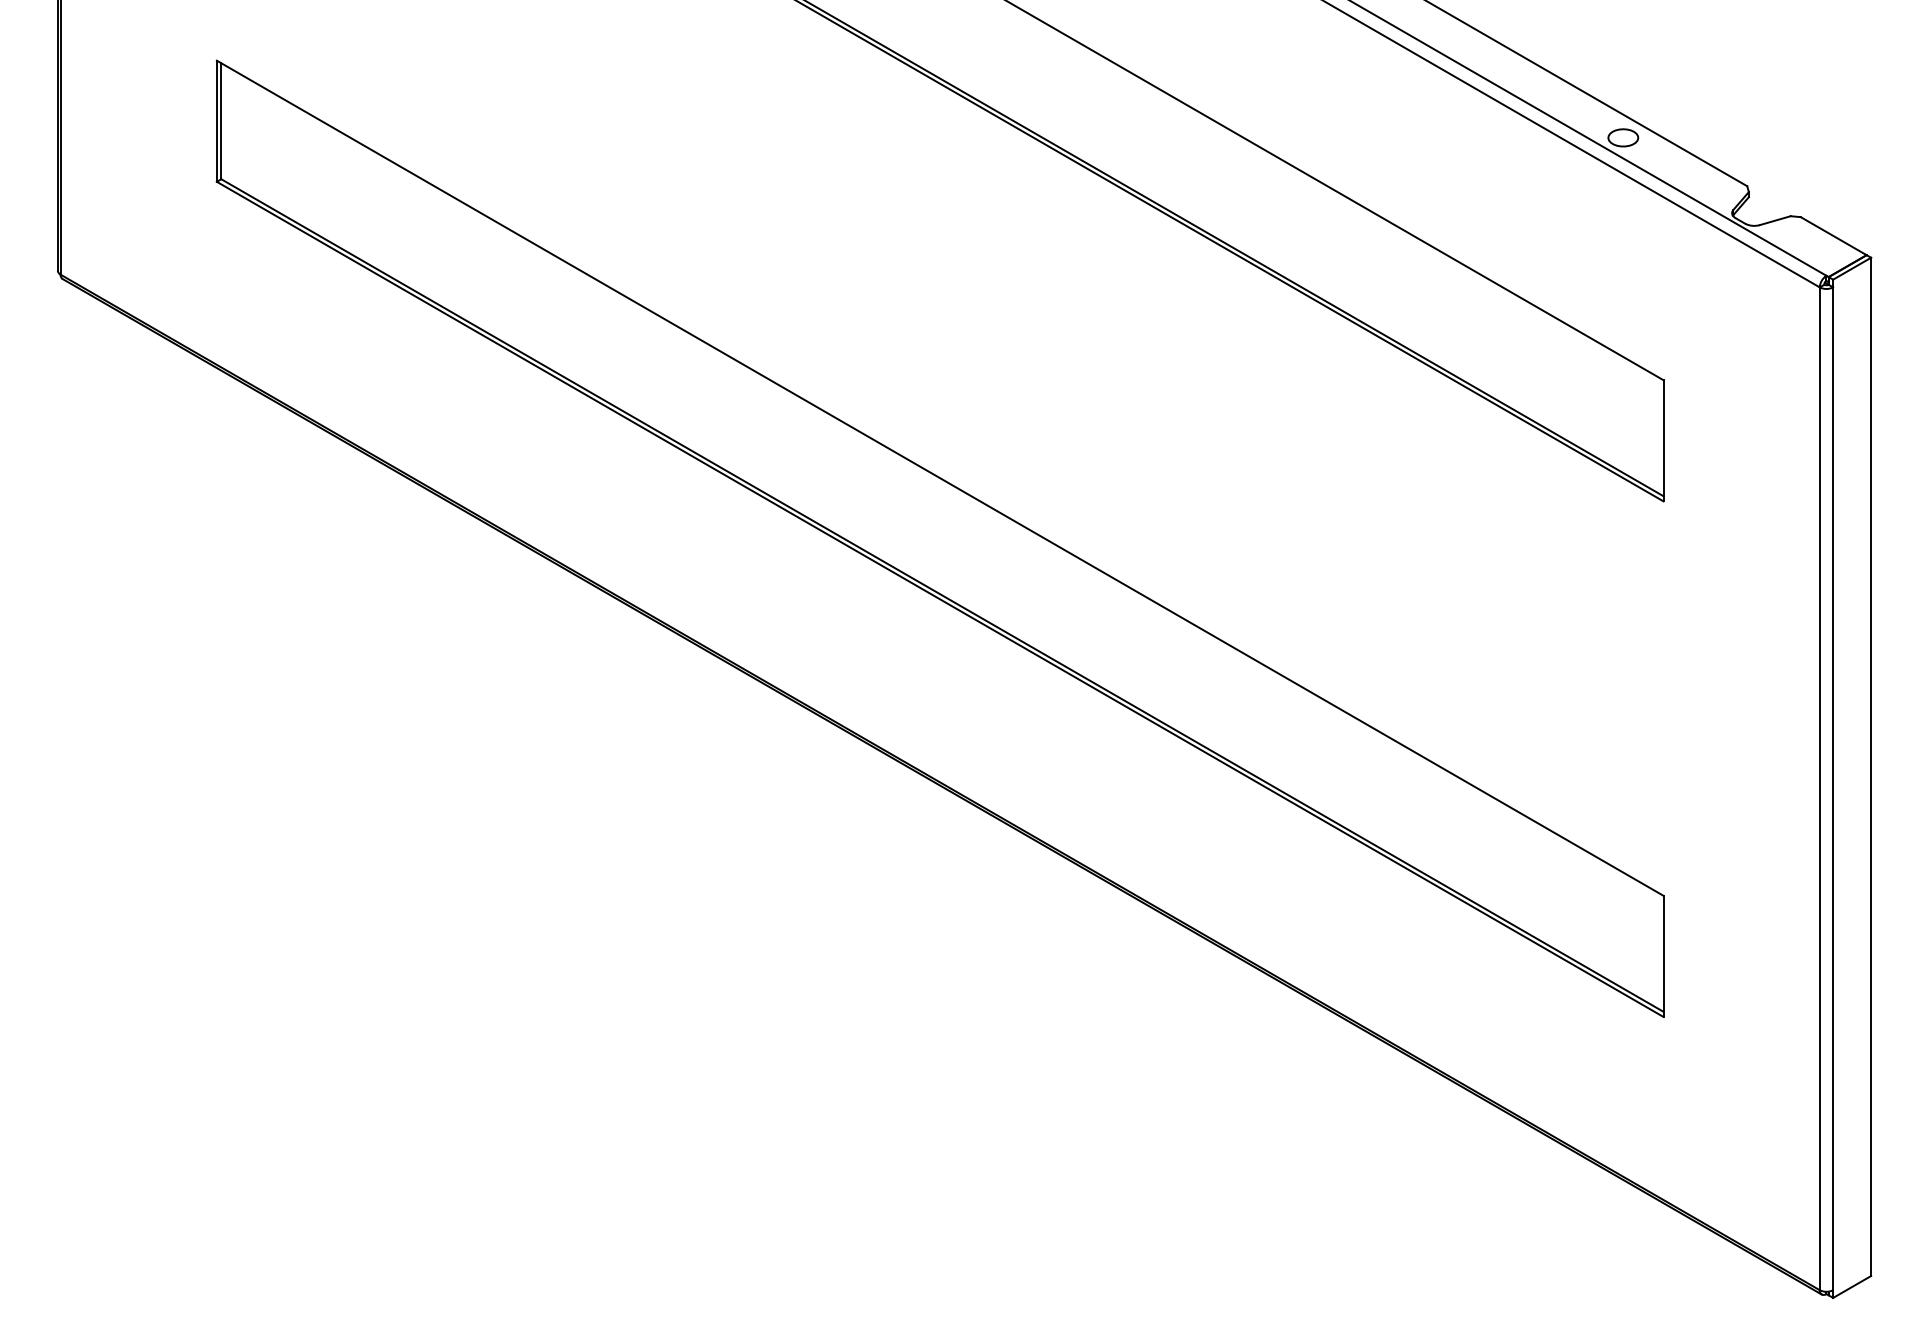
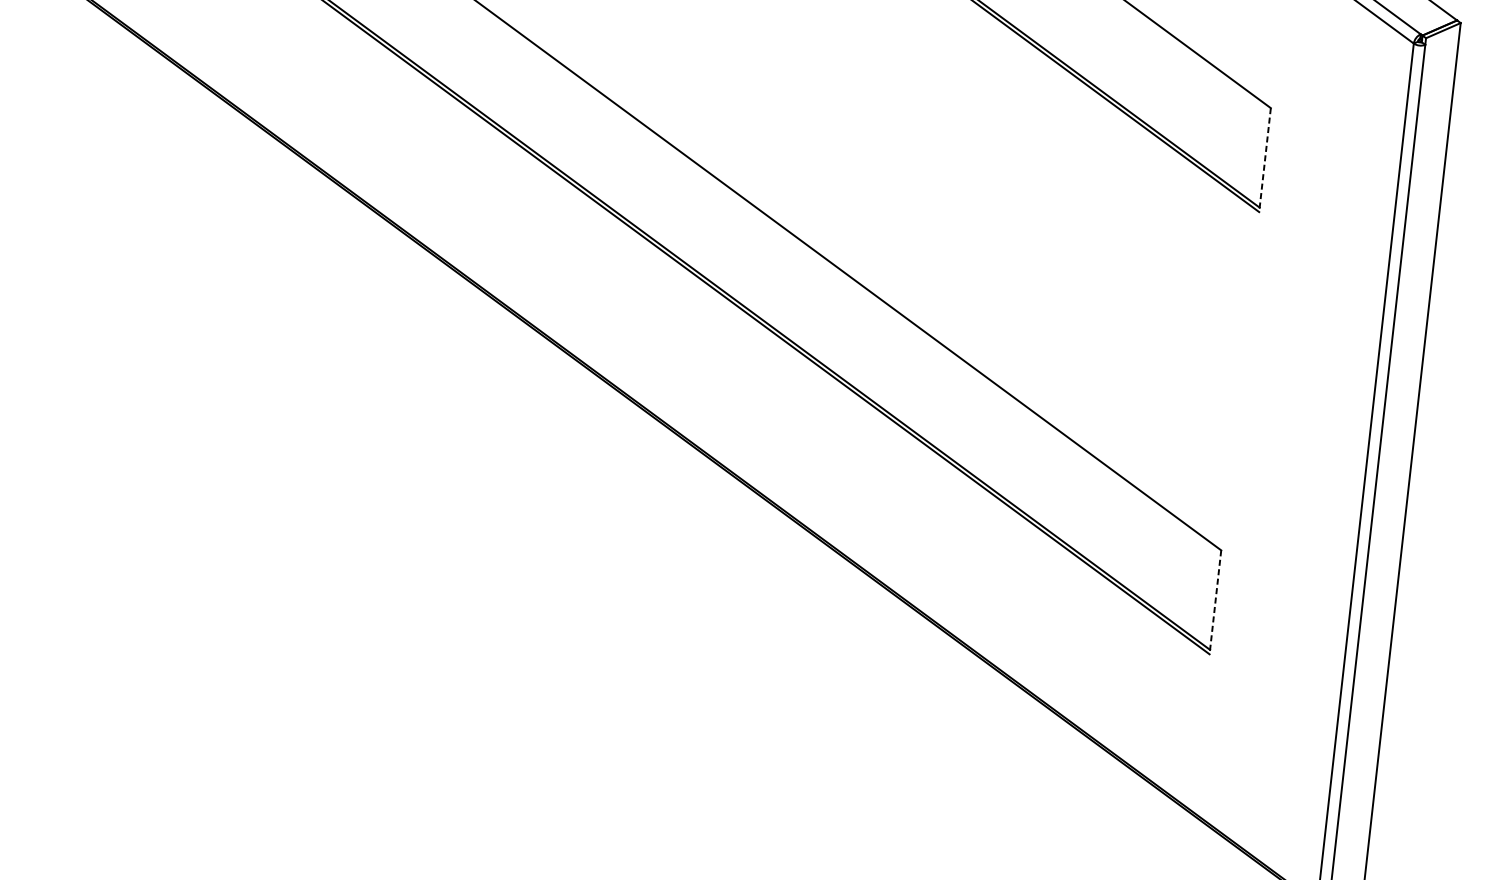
line: (1663, 440) -> (1265, 159), solid -> dashed
line: (1663, 956) -> (1215, 602), solid -> dashed

